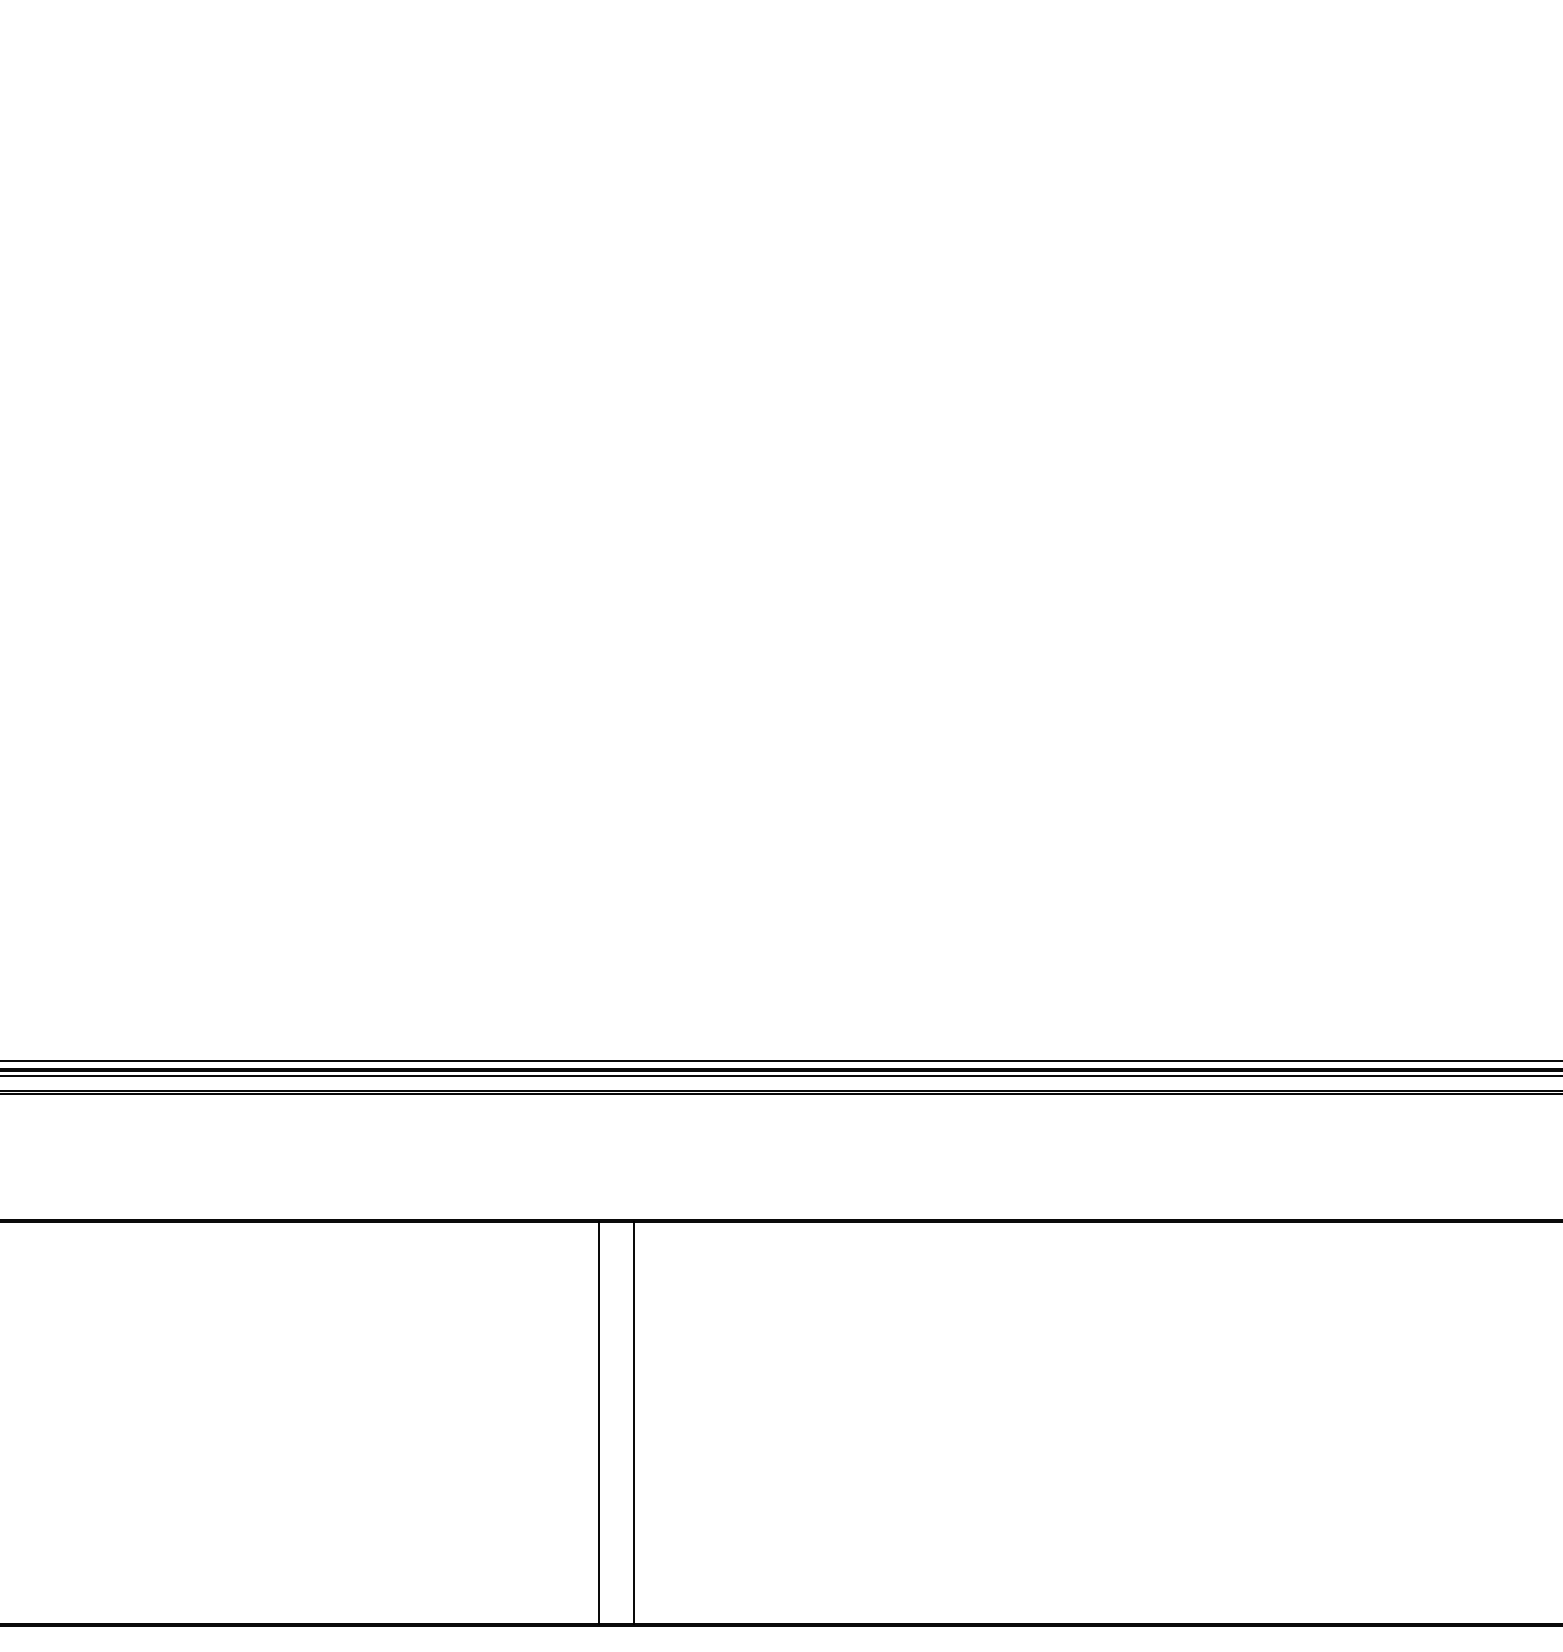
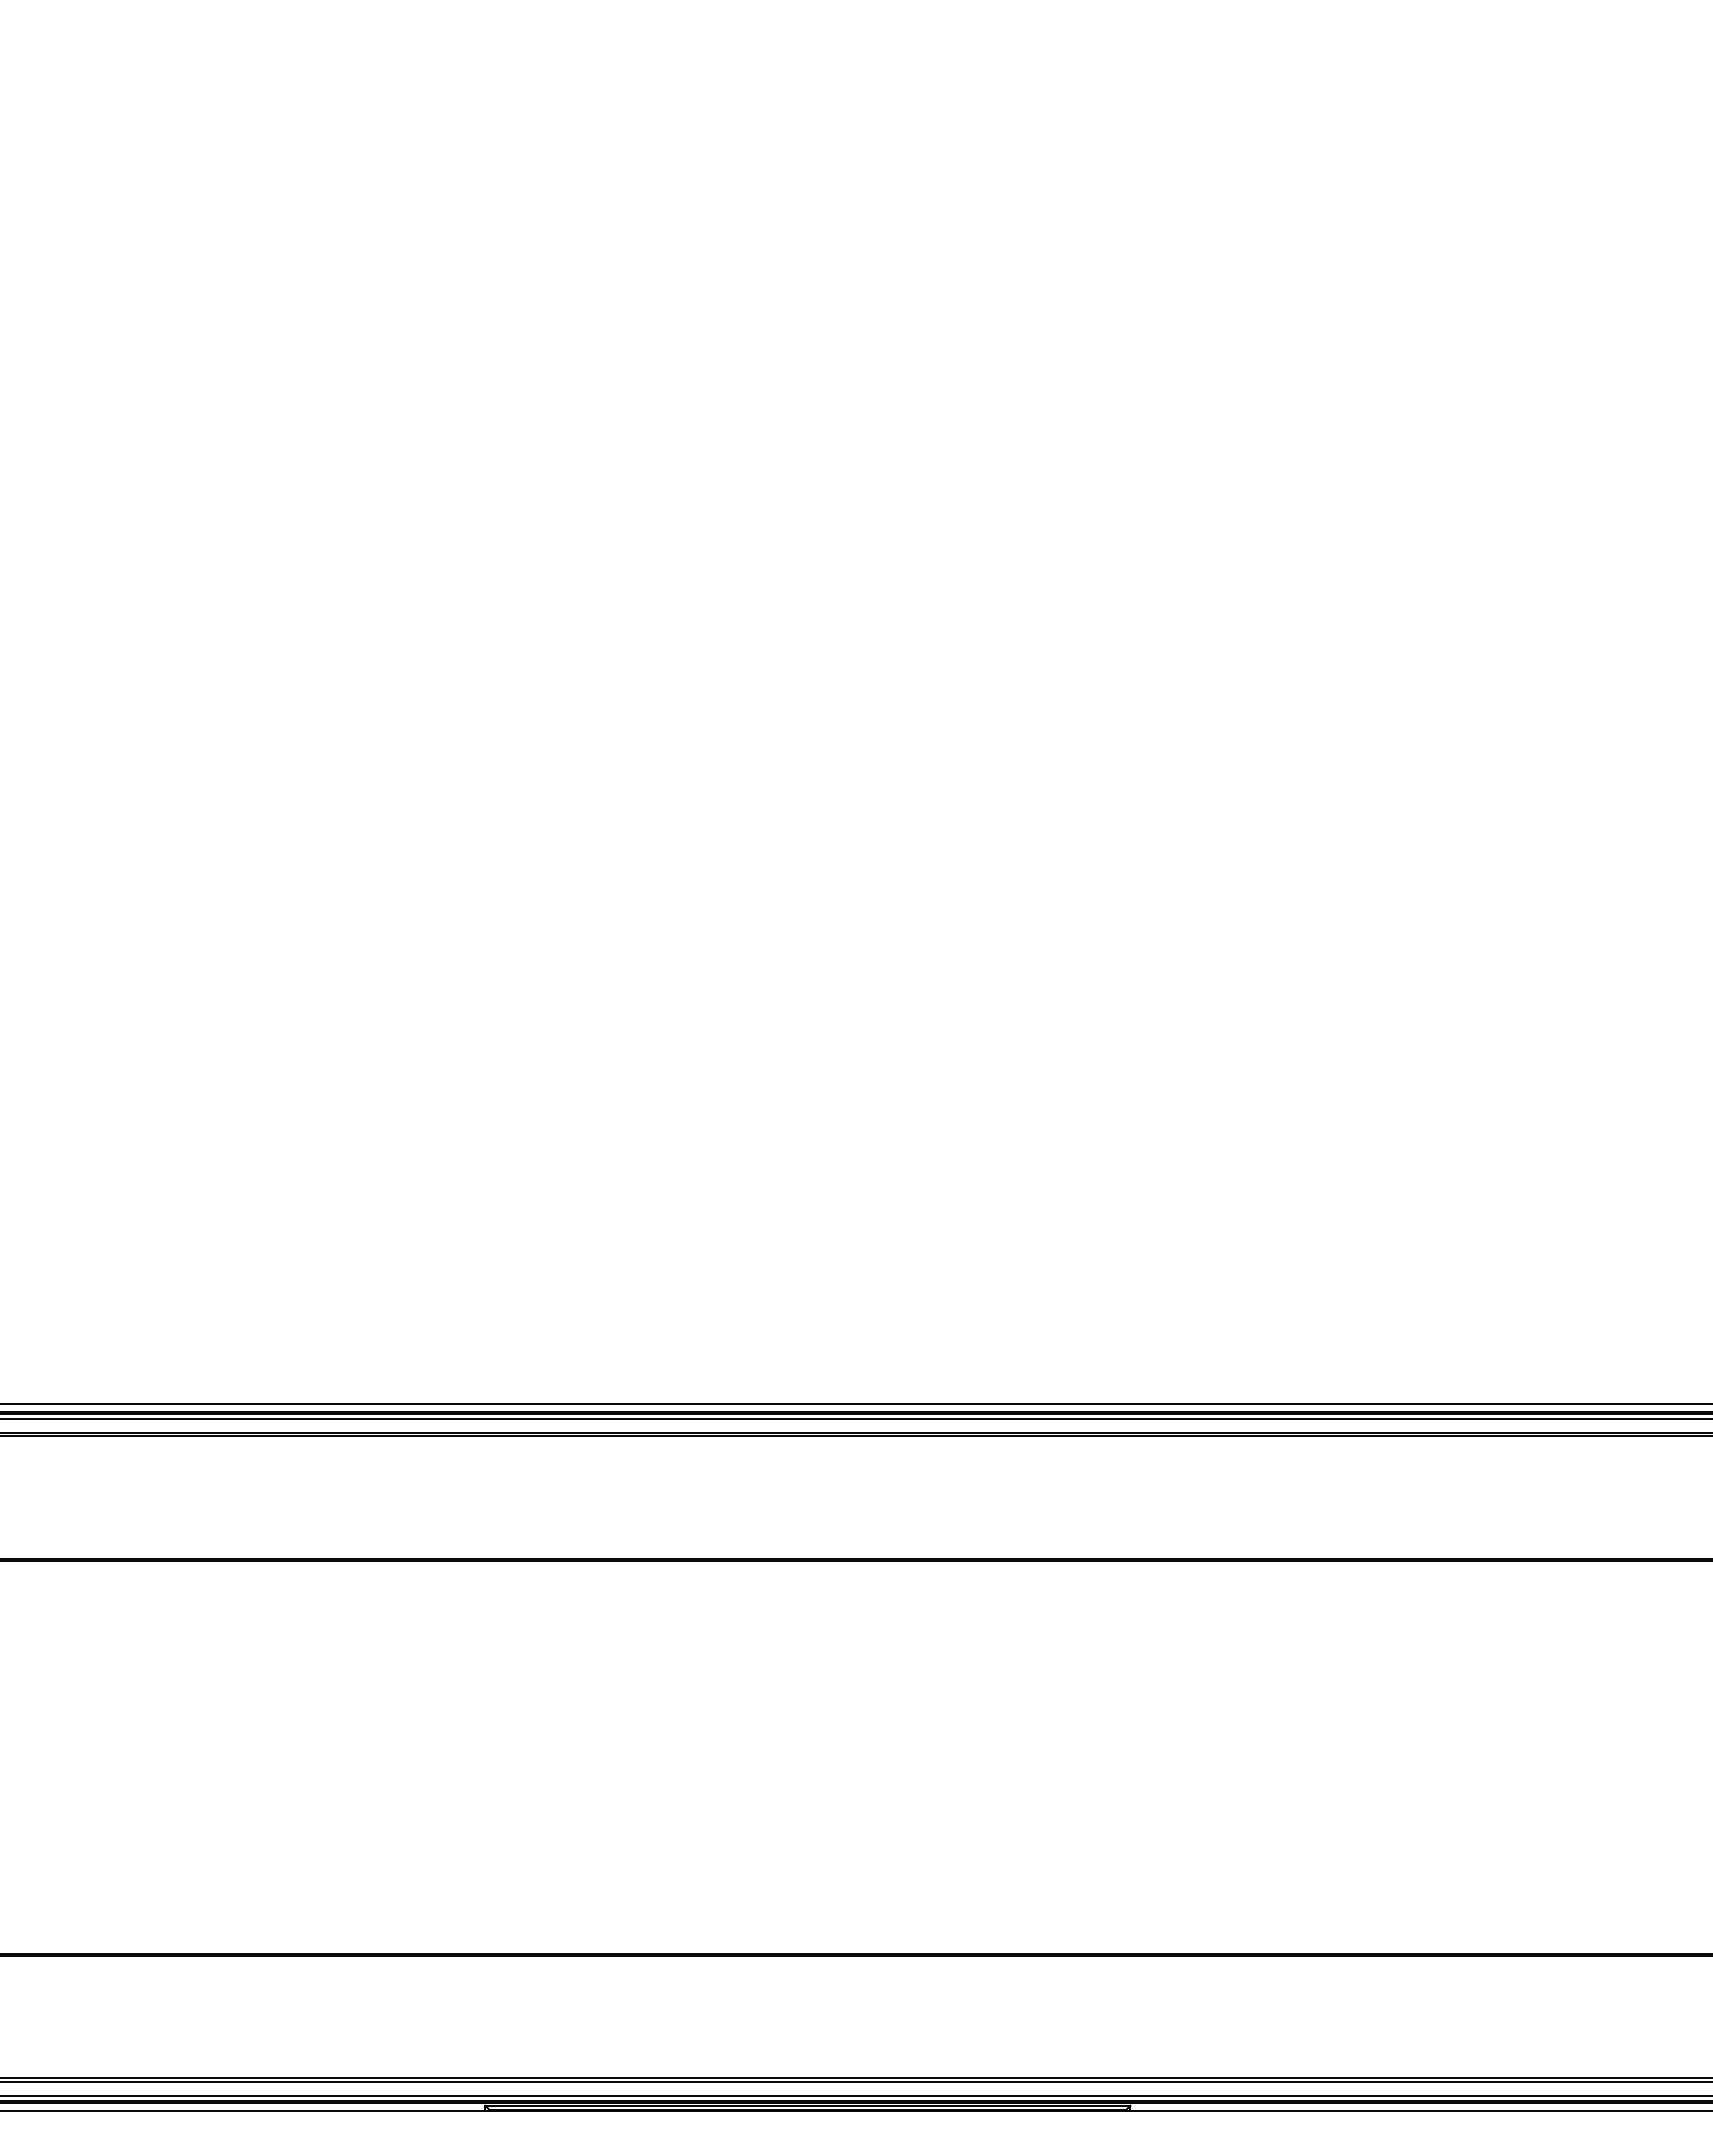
line: (599, 1422) -> (774, 1757), removed
line: (633, 1422) -> (808, 1757), removed

